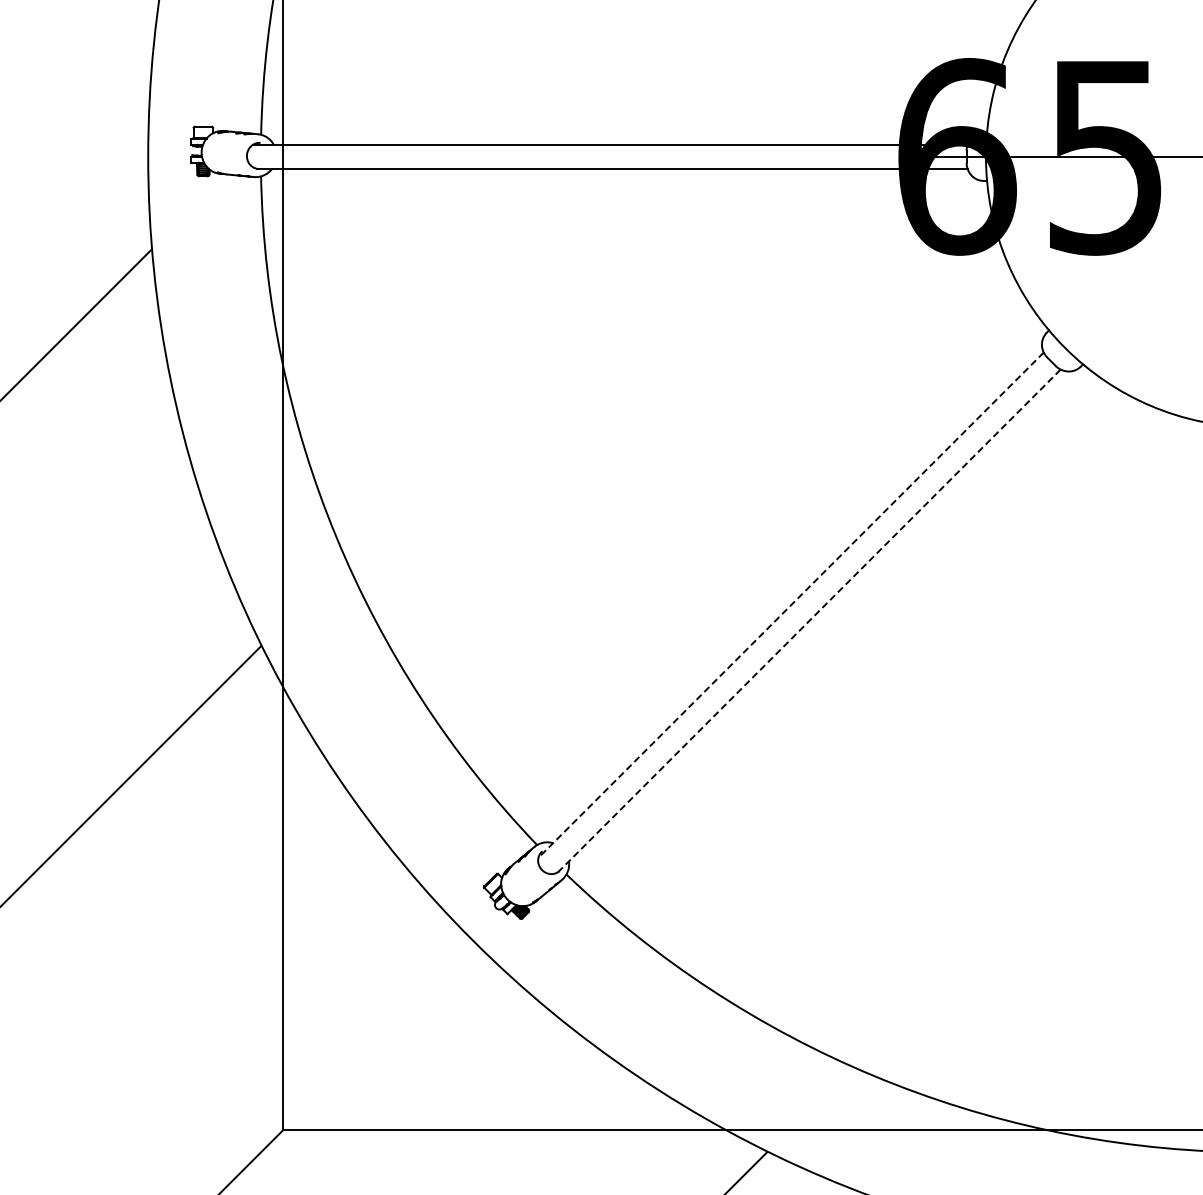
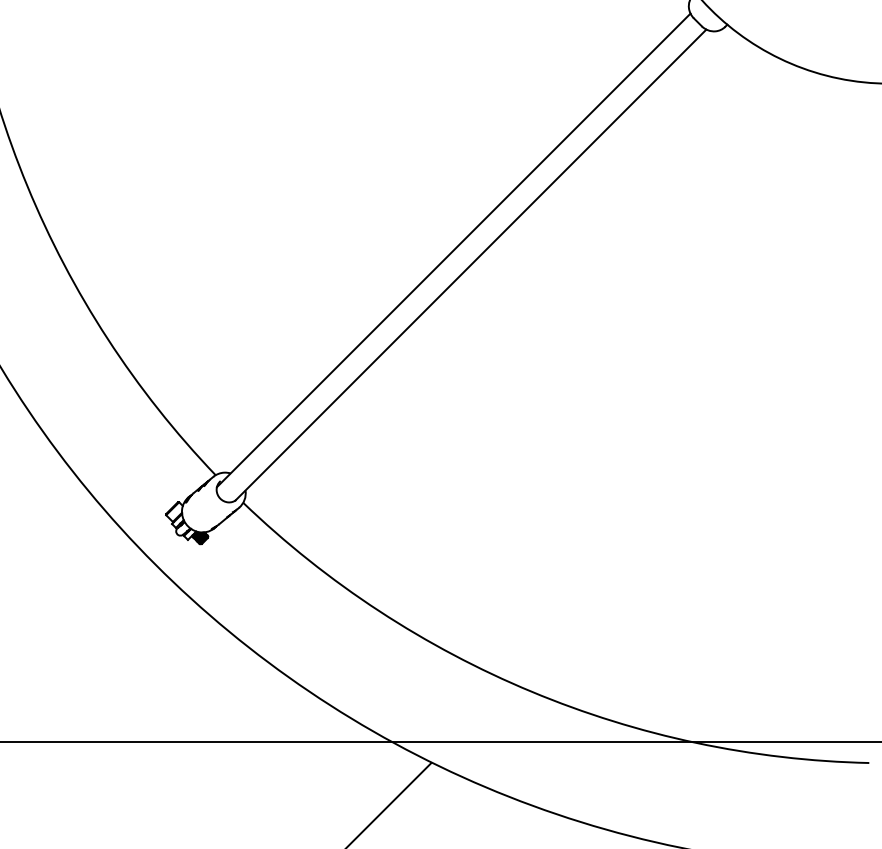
line: (790, 605) -> (453, 250), dashed -> solid
line: (809, 621) -> (470, 265), dashed -> solid

